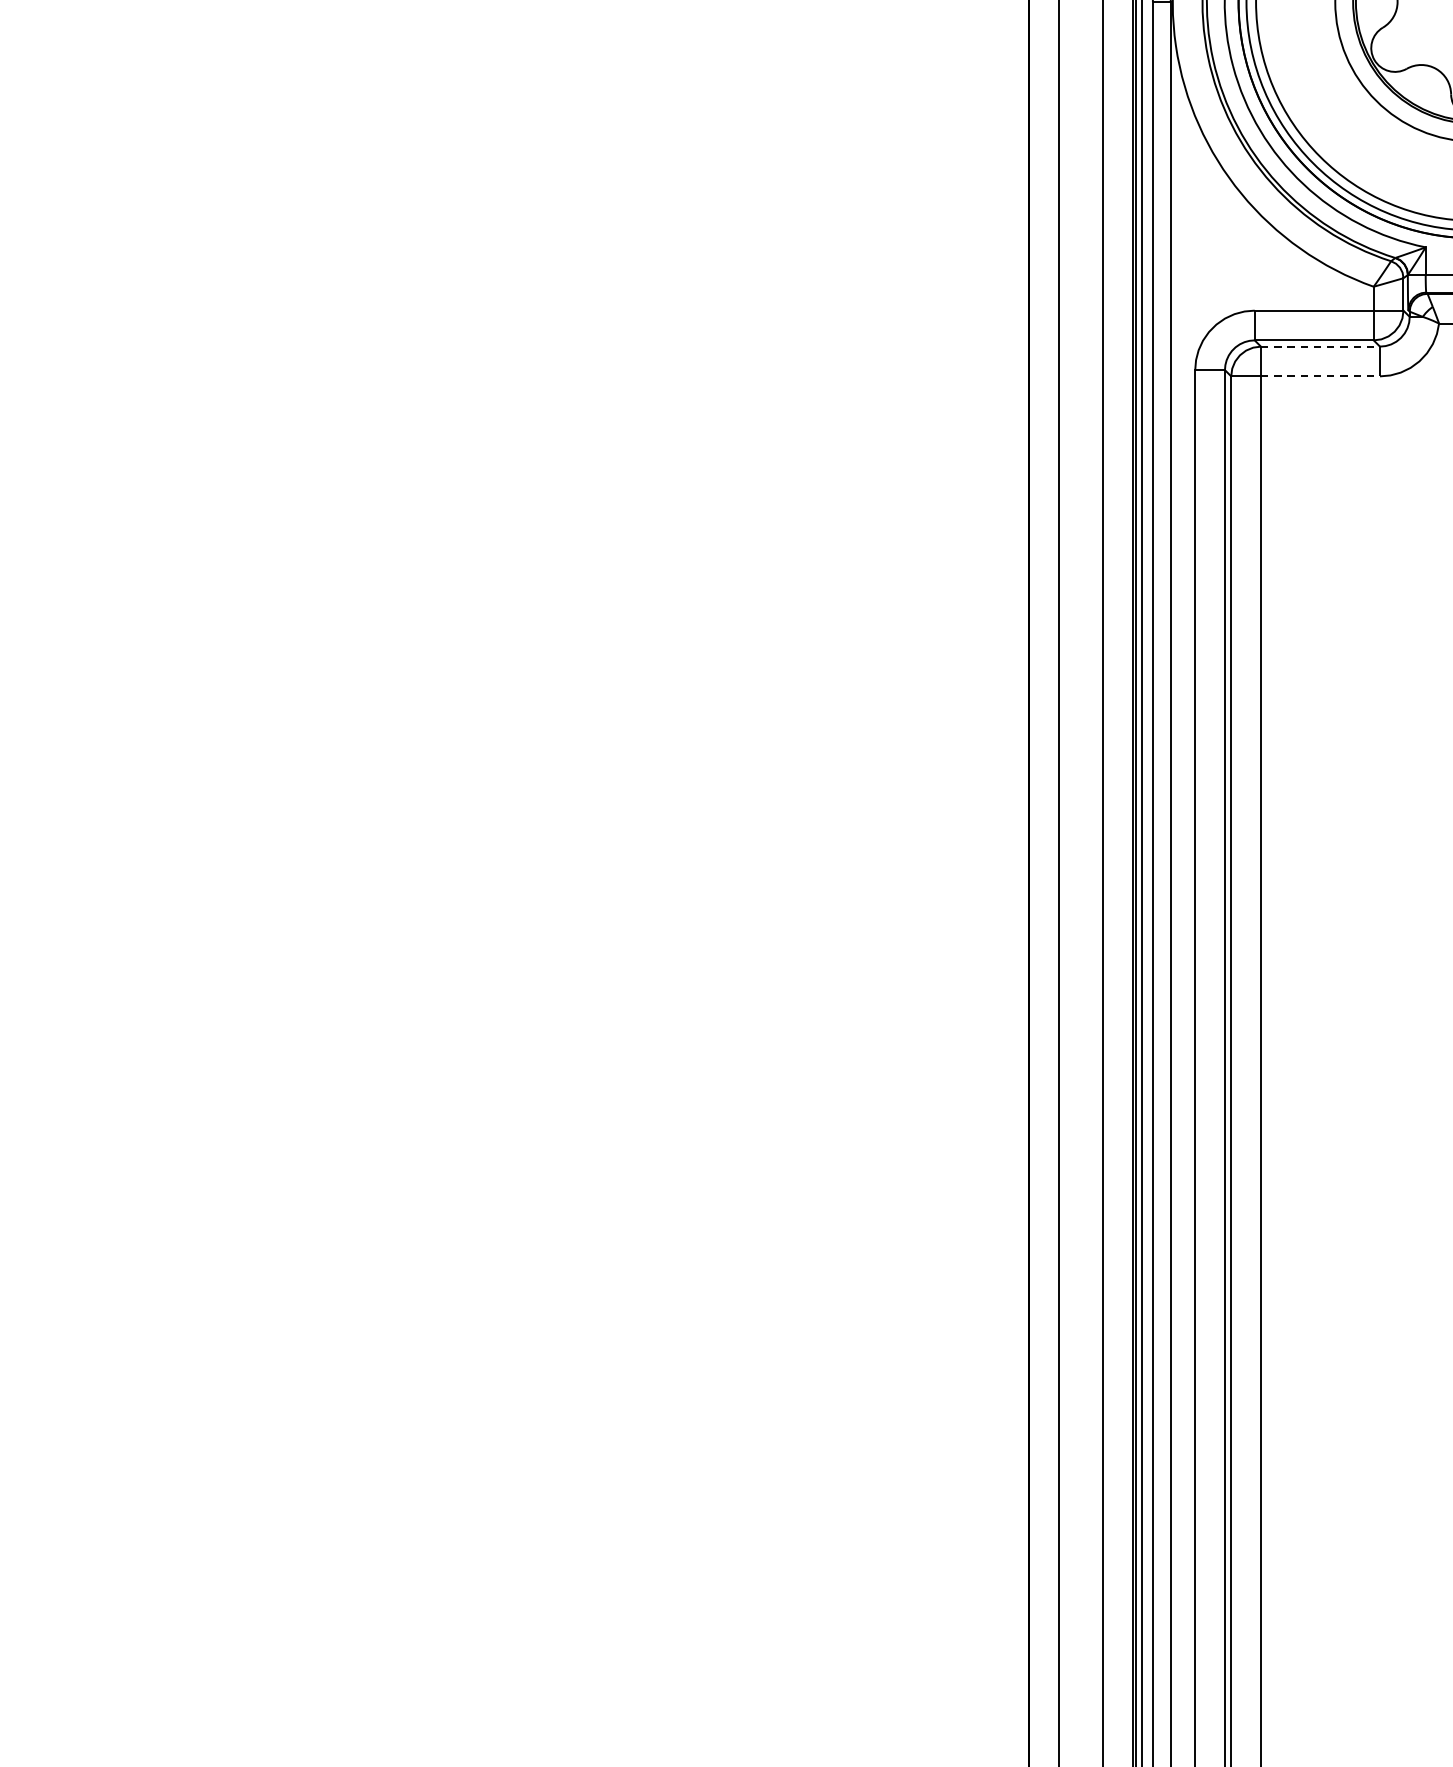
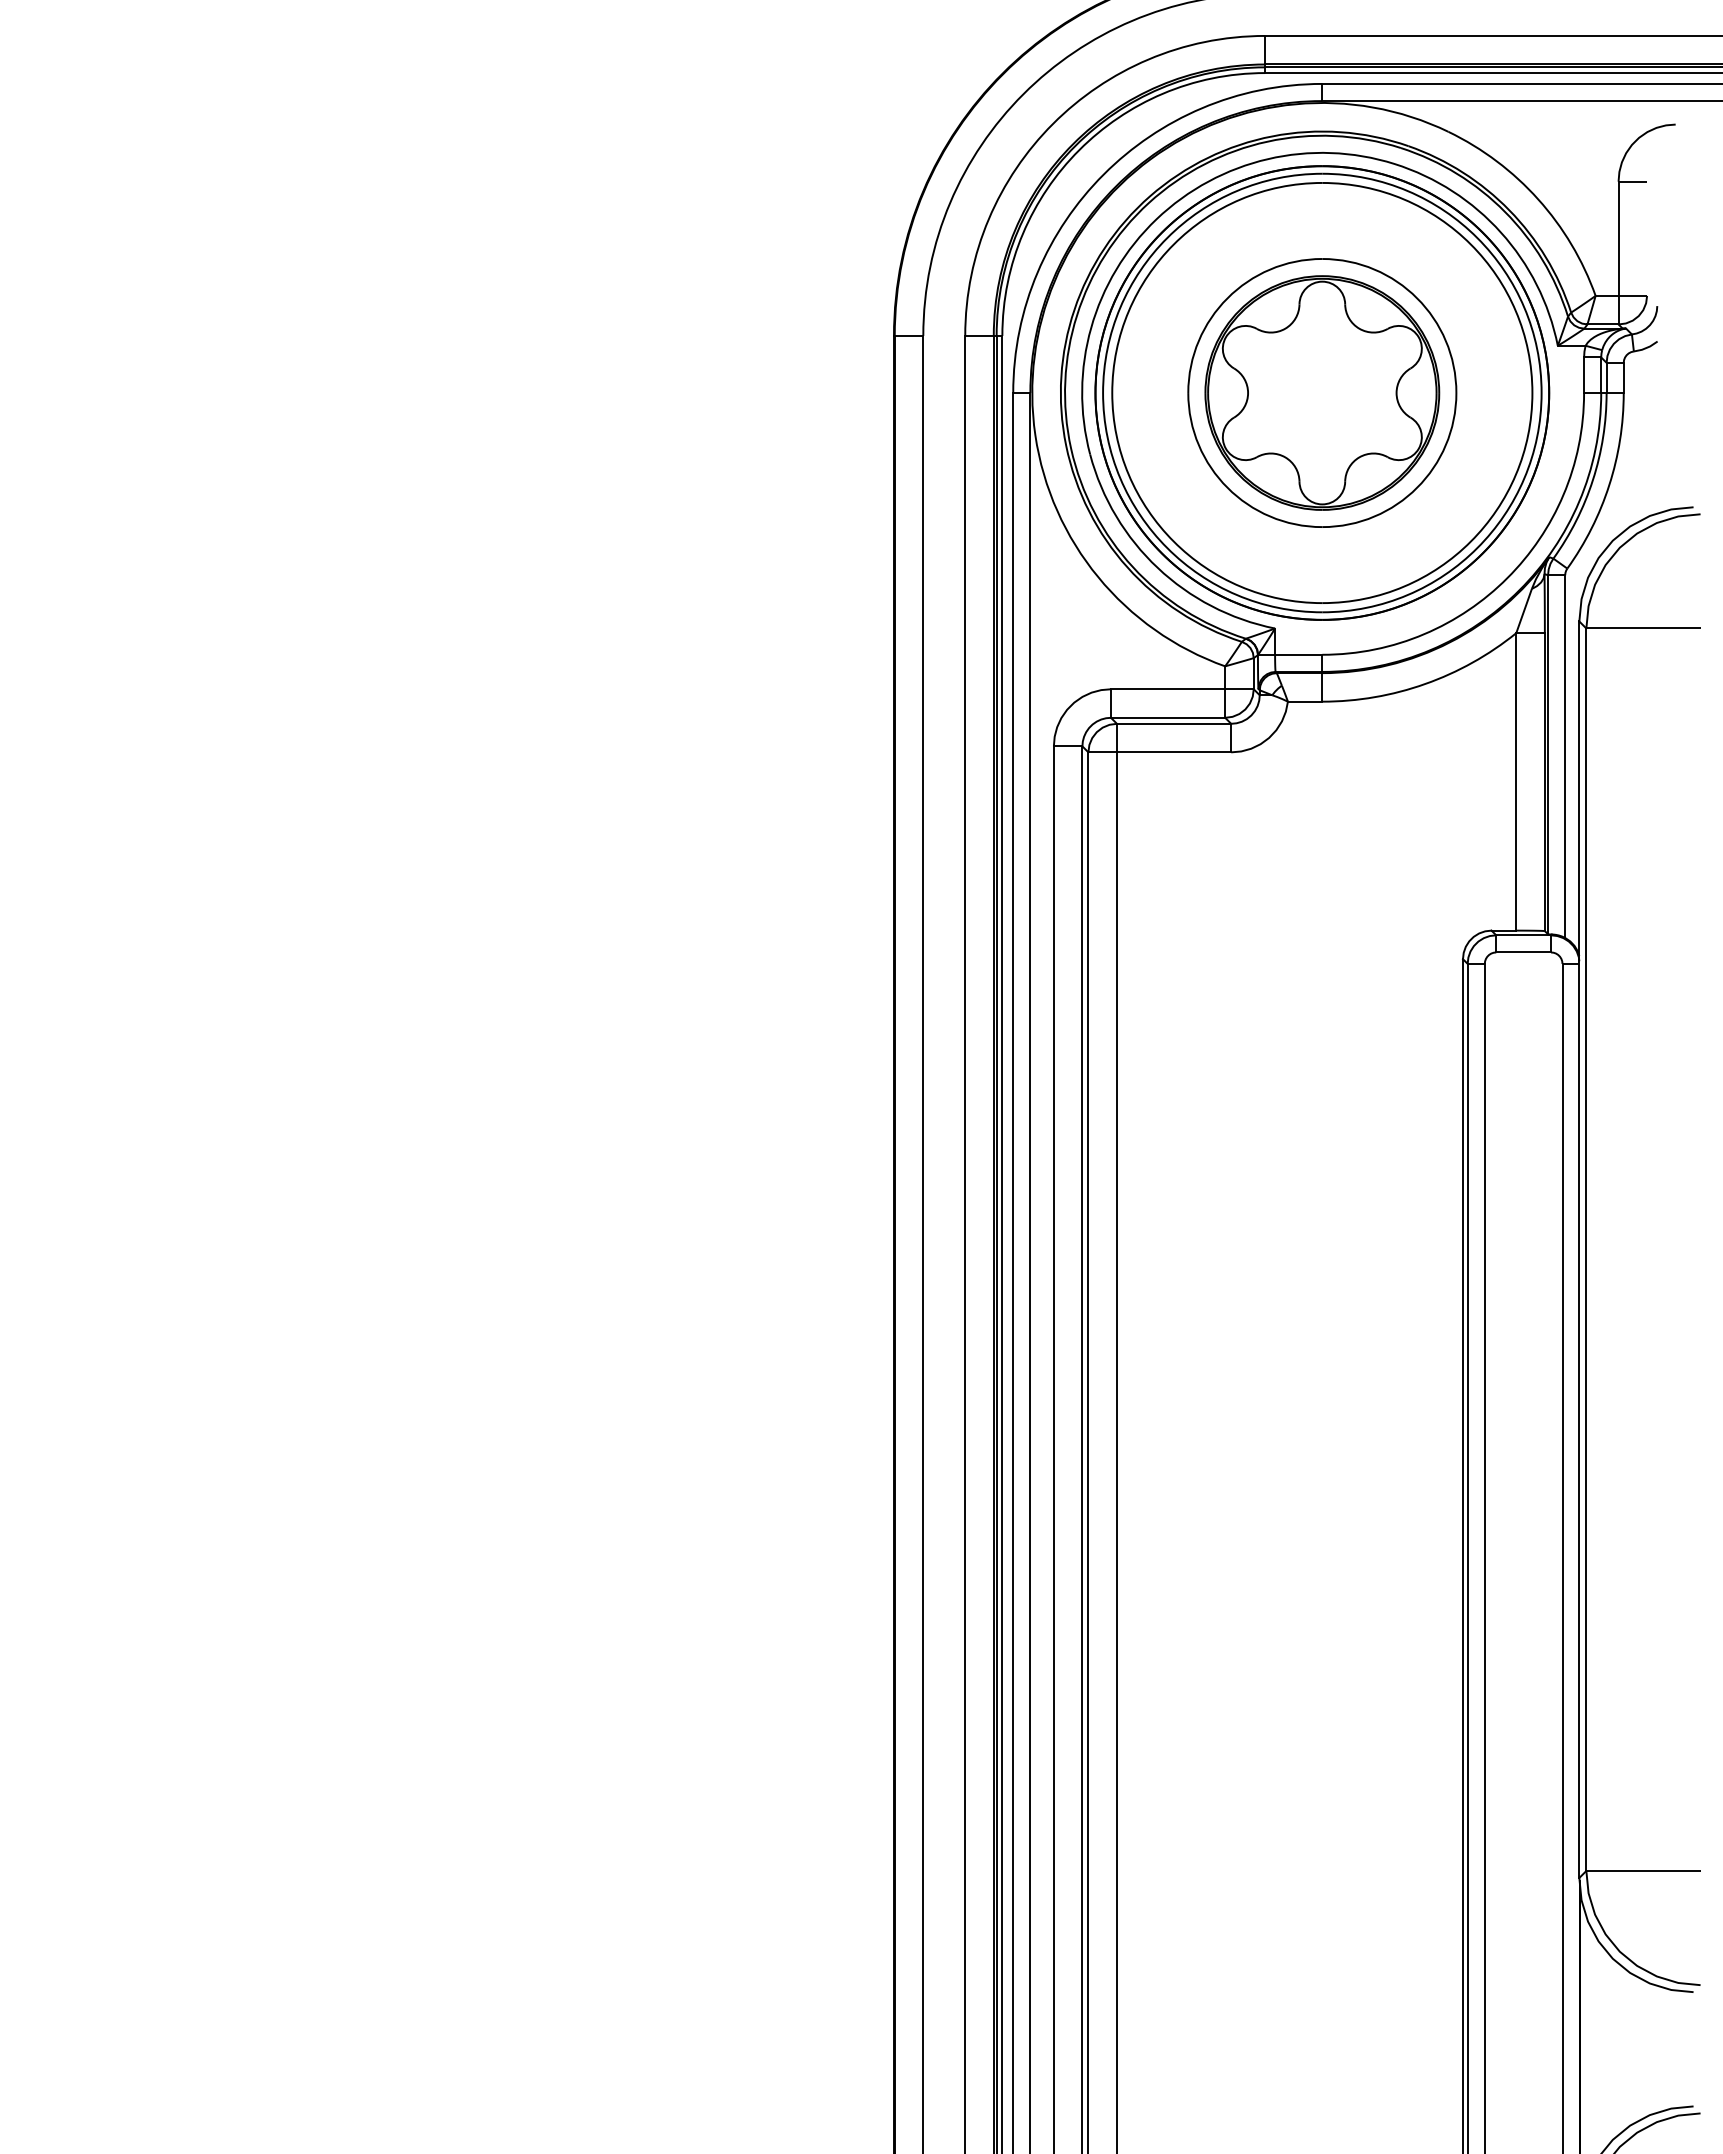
line: (1320, 346) -> (1174, 723), dashed -> solid
line: (1320, 376) -> (1174, 752), dashed -> solid

